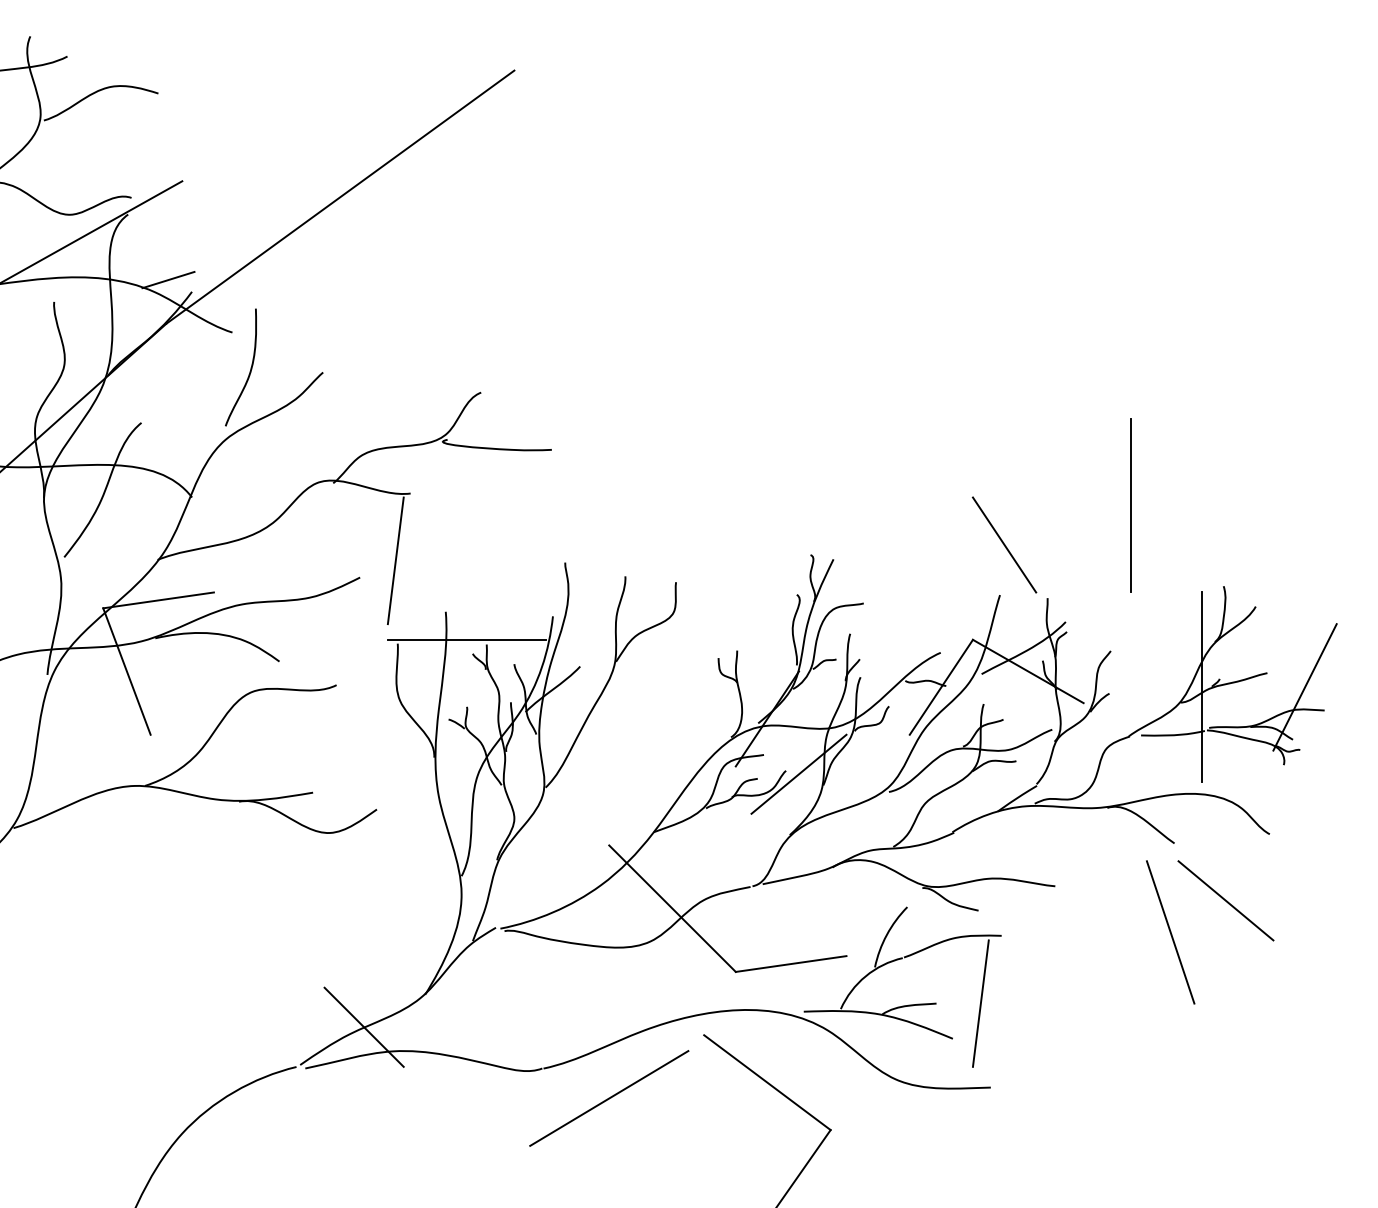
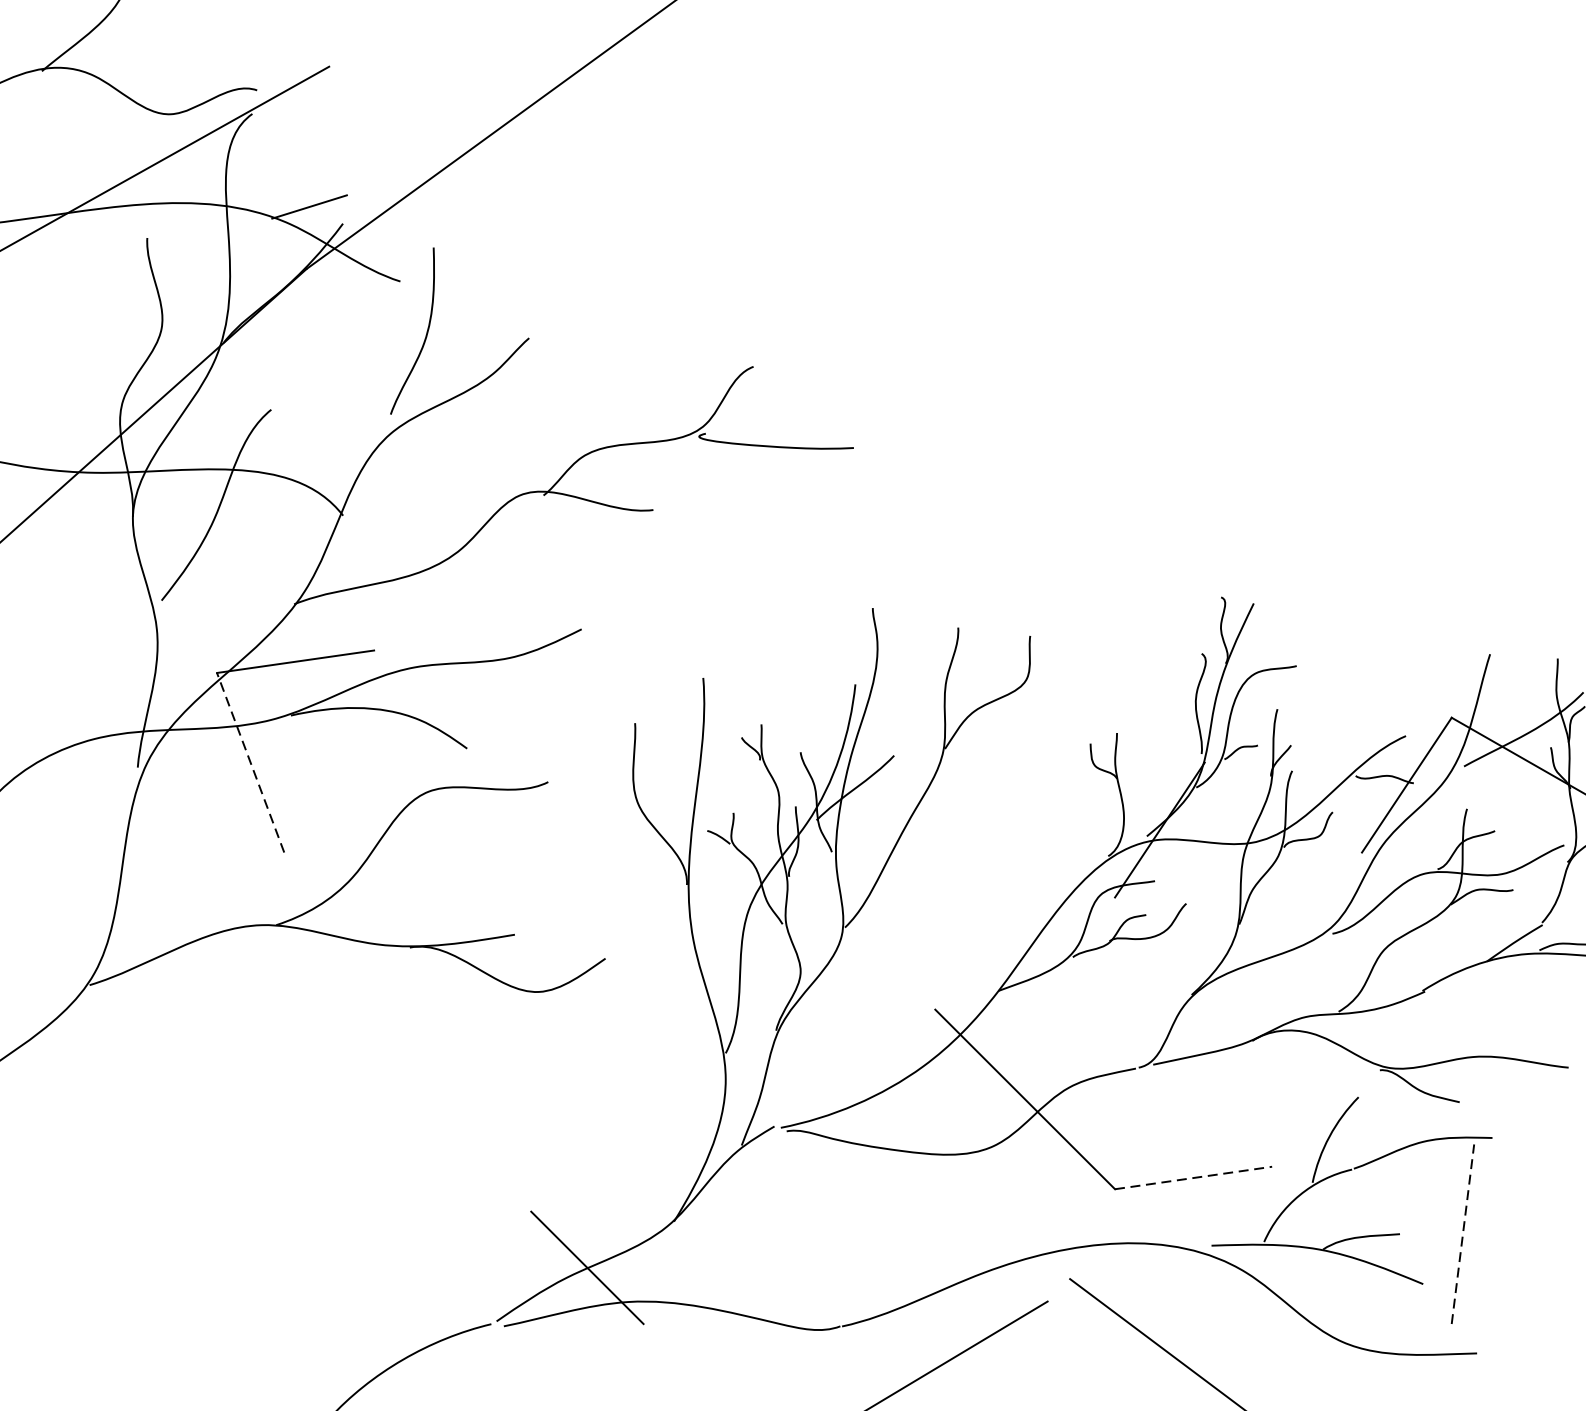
line: (1004, 544) -> (1496, 582), removed
line: (395, 560) -> (631, 605), removed
line: (466, 639) -> (732, 717), removed
line: (126, 671) -> (249, 762), solid -> dashed
line: (798, 773) -> (1204, 907), removed
line: (791, 964) -> (1194, 1178), solid -> dashed
line: (980, 1003) -> (1462, 1234), solid -> dashed

